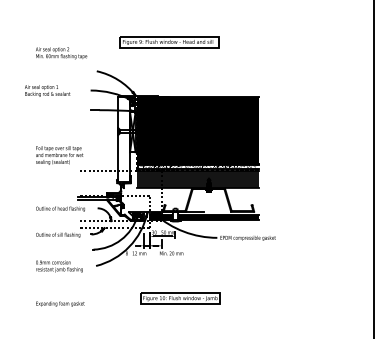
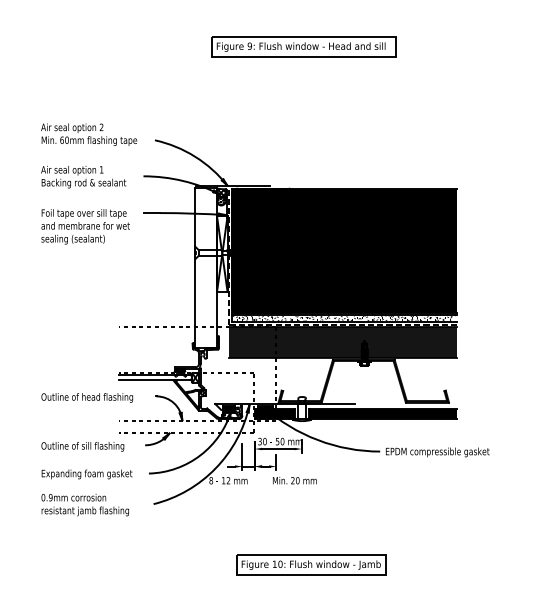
part: (169, 42) -> (303, 47), moved
text: (61, 53) -> (89, 135), moved
text: (47, 90) -> (83, 176), moved
text: (59, 155) -> (85, 226), moved
text: (60, 303) -> (87, 473), moved

